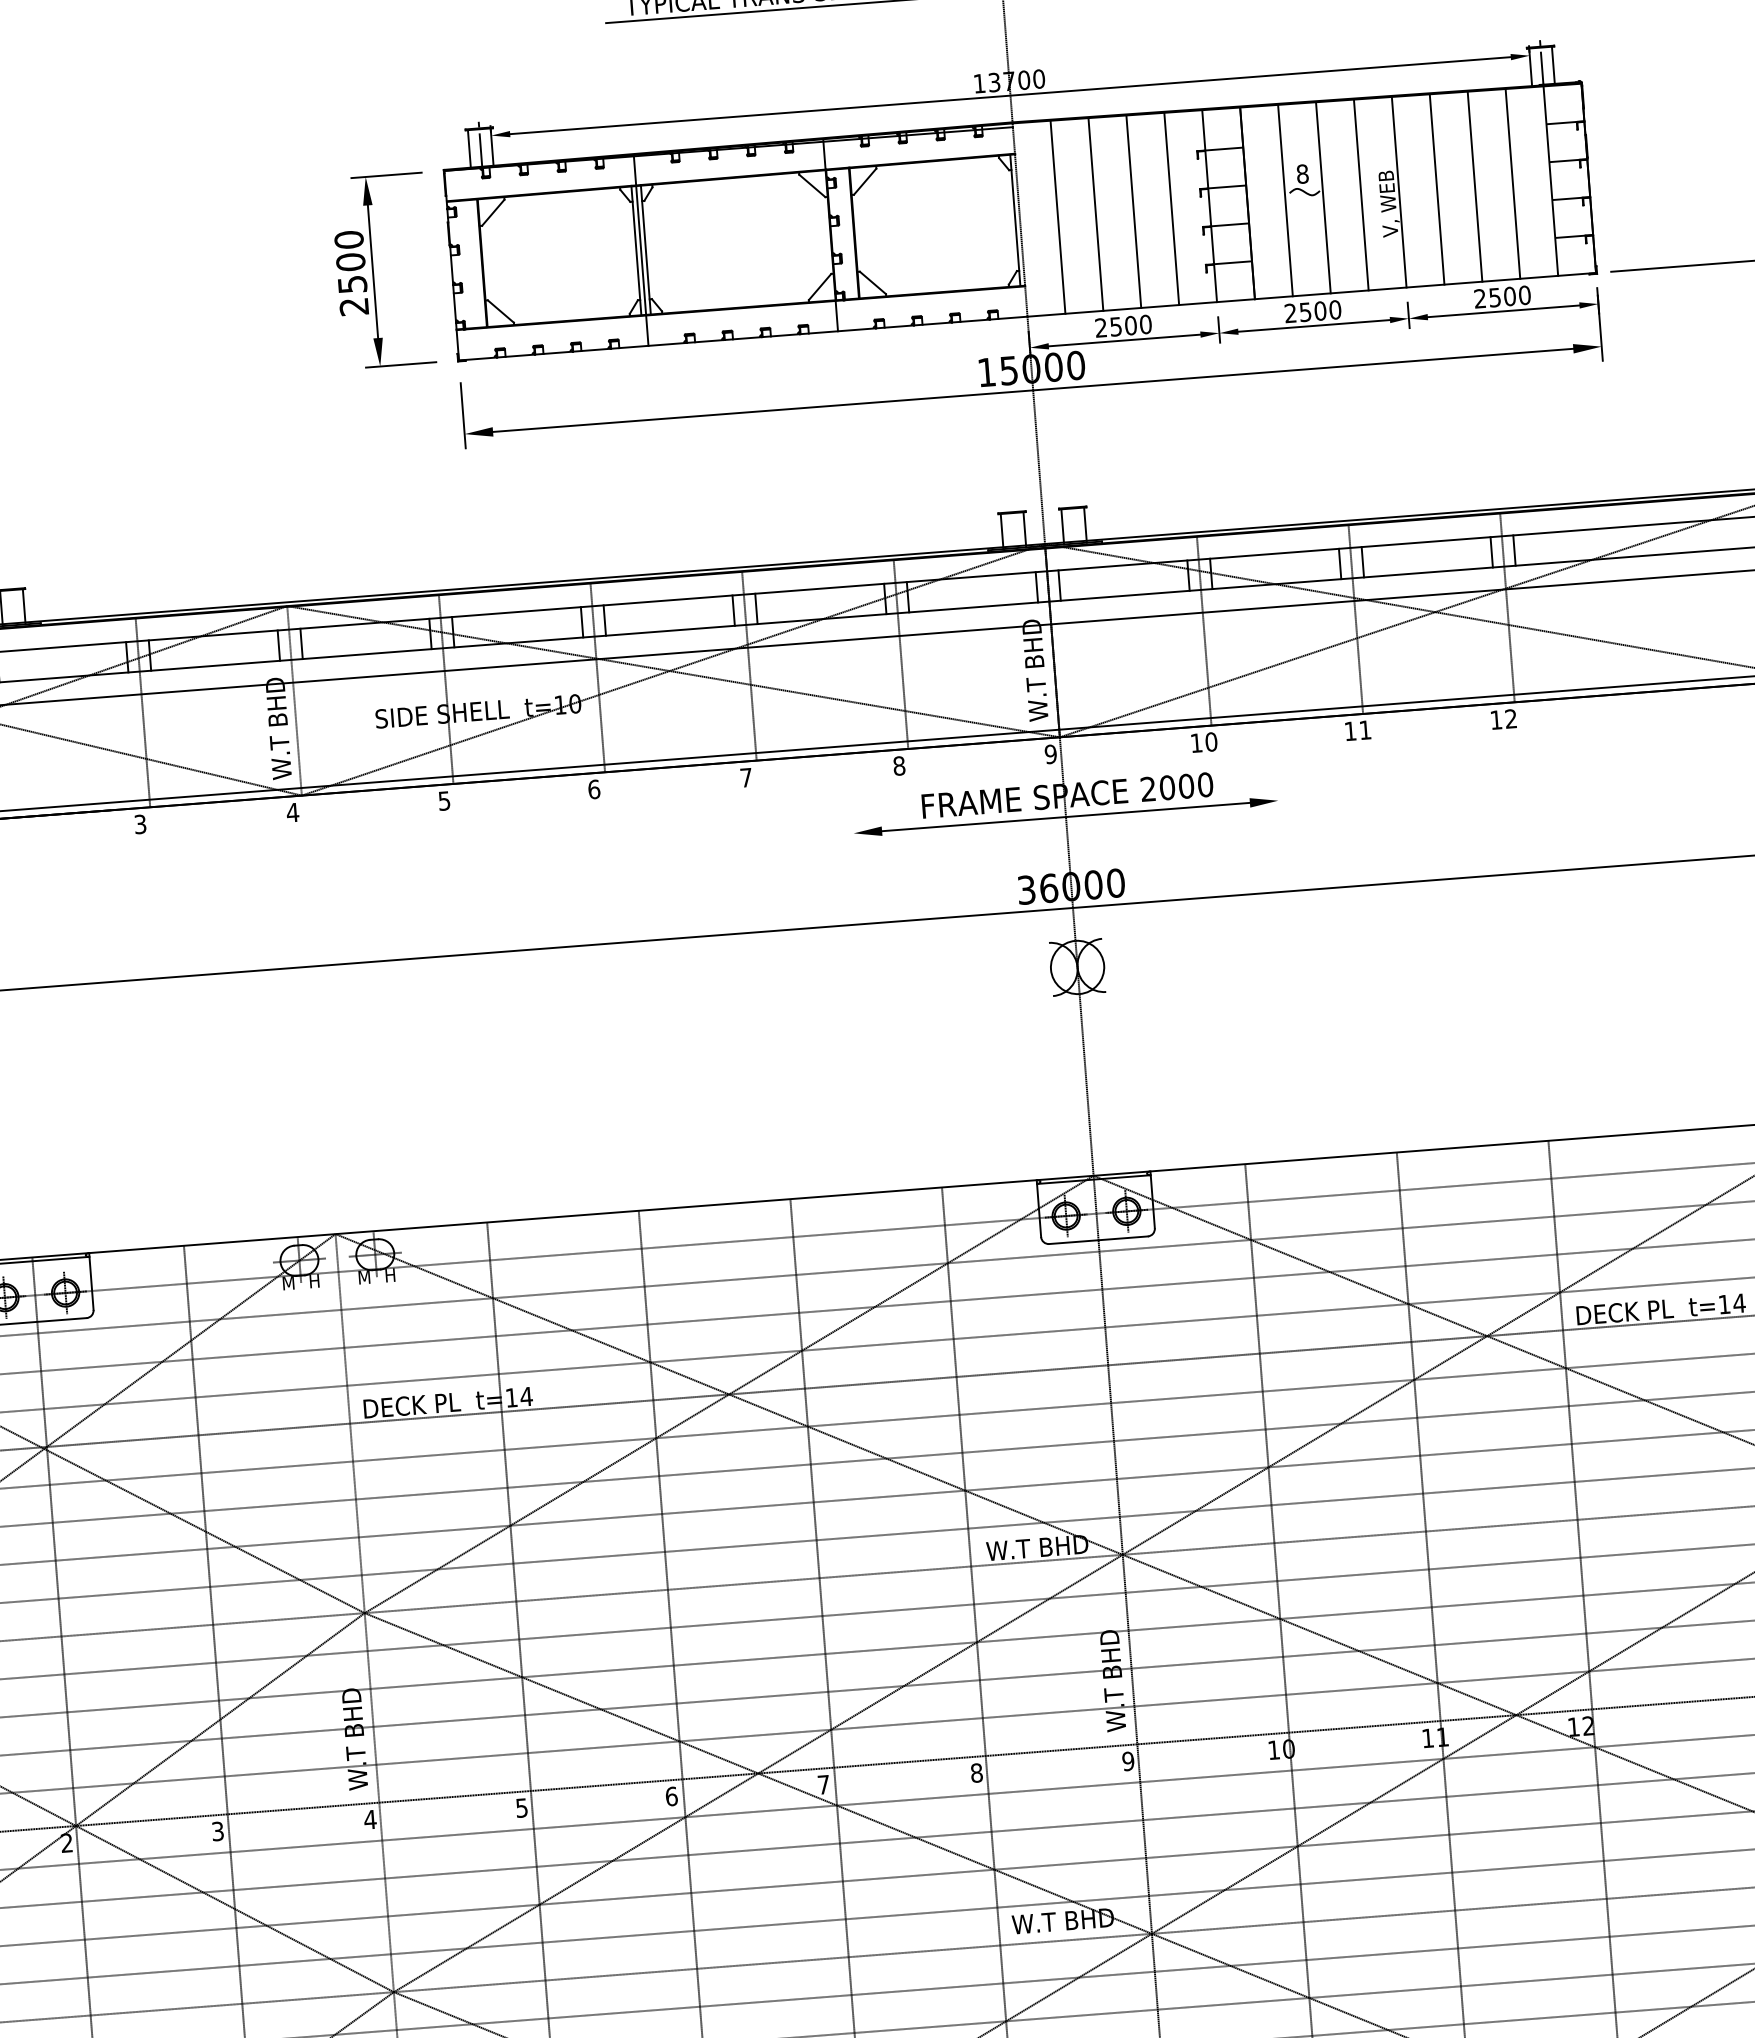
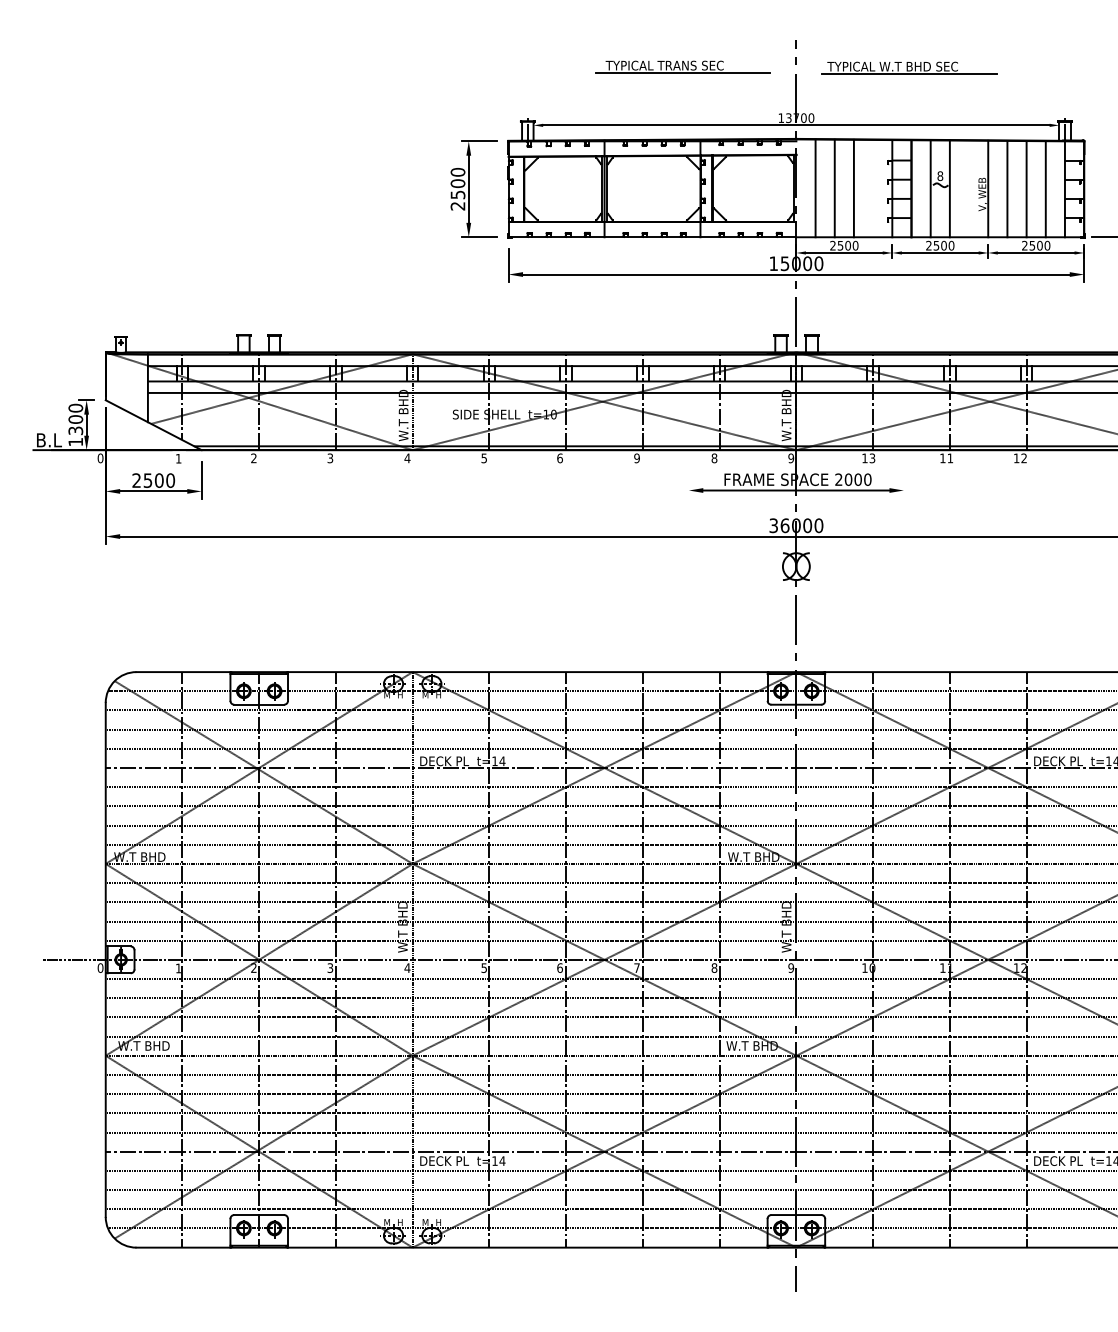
line: (1362, 194) -> (969, 188), removed
line: (1172, 208) -> (873, 188), removed
text: (1211, 742) -> (872, 458), 10 -> 13
text: (745, 778) -> (636, 458), 7 -> 9

